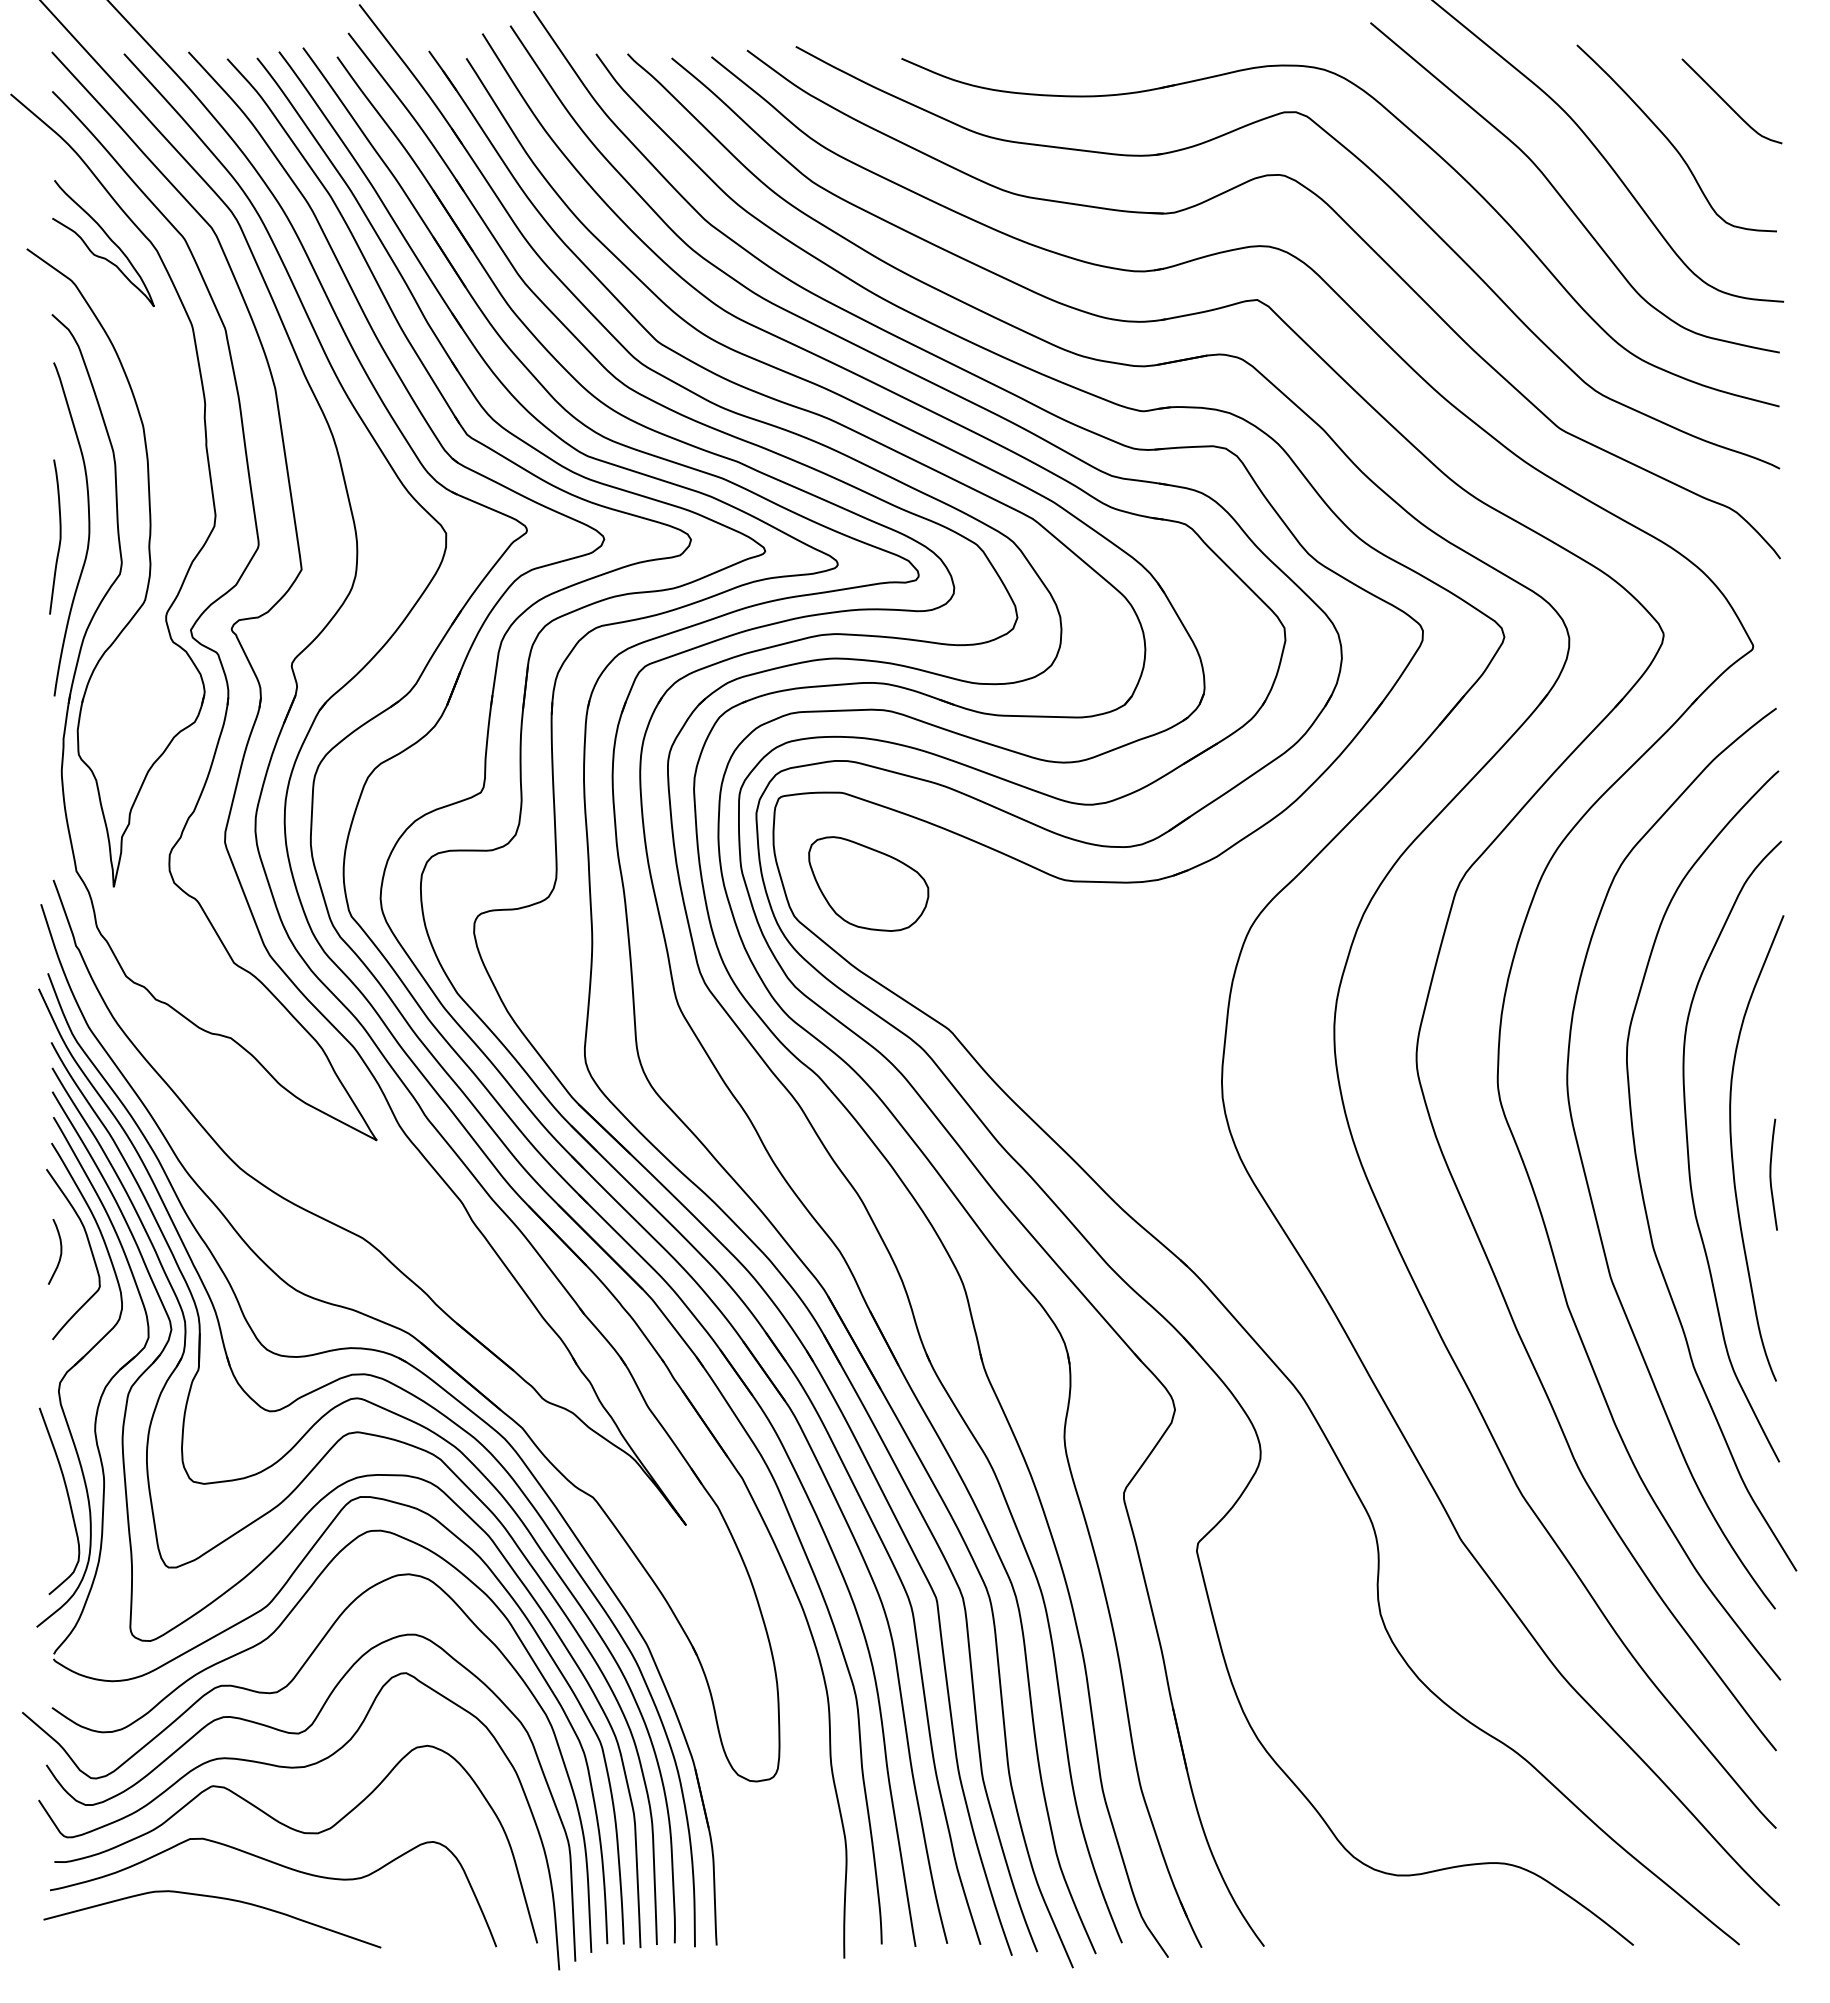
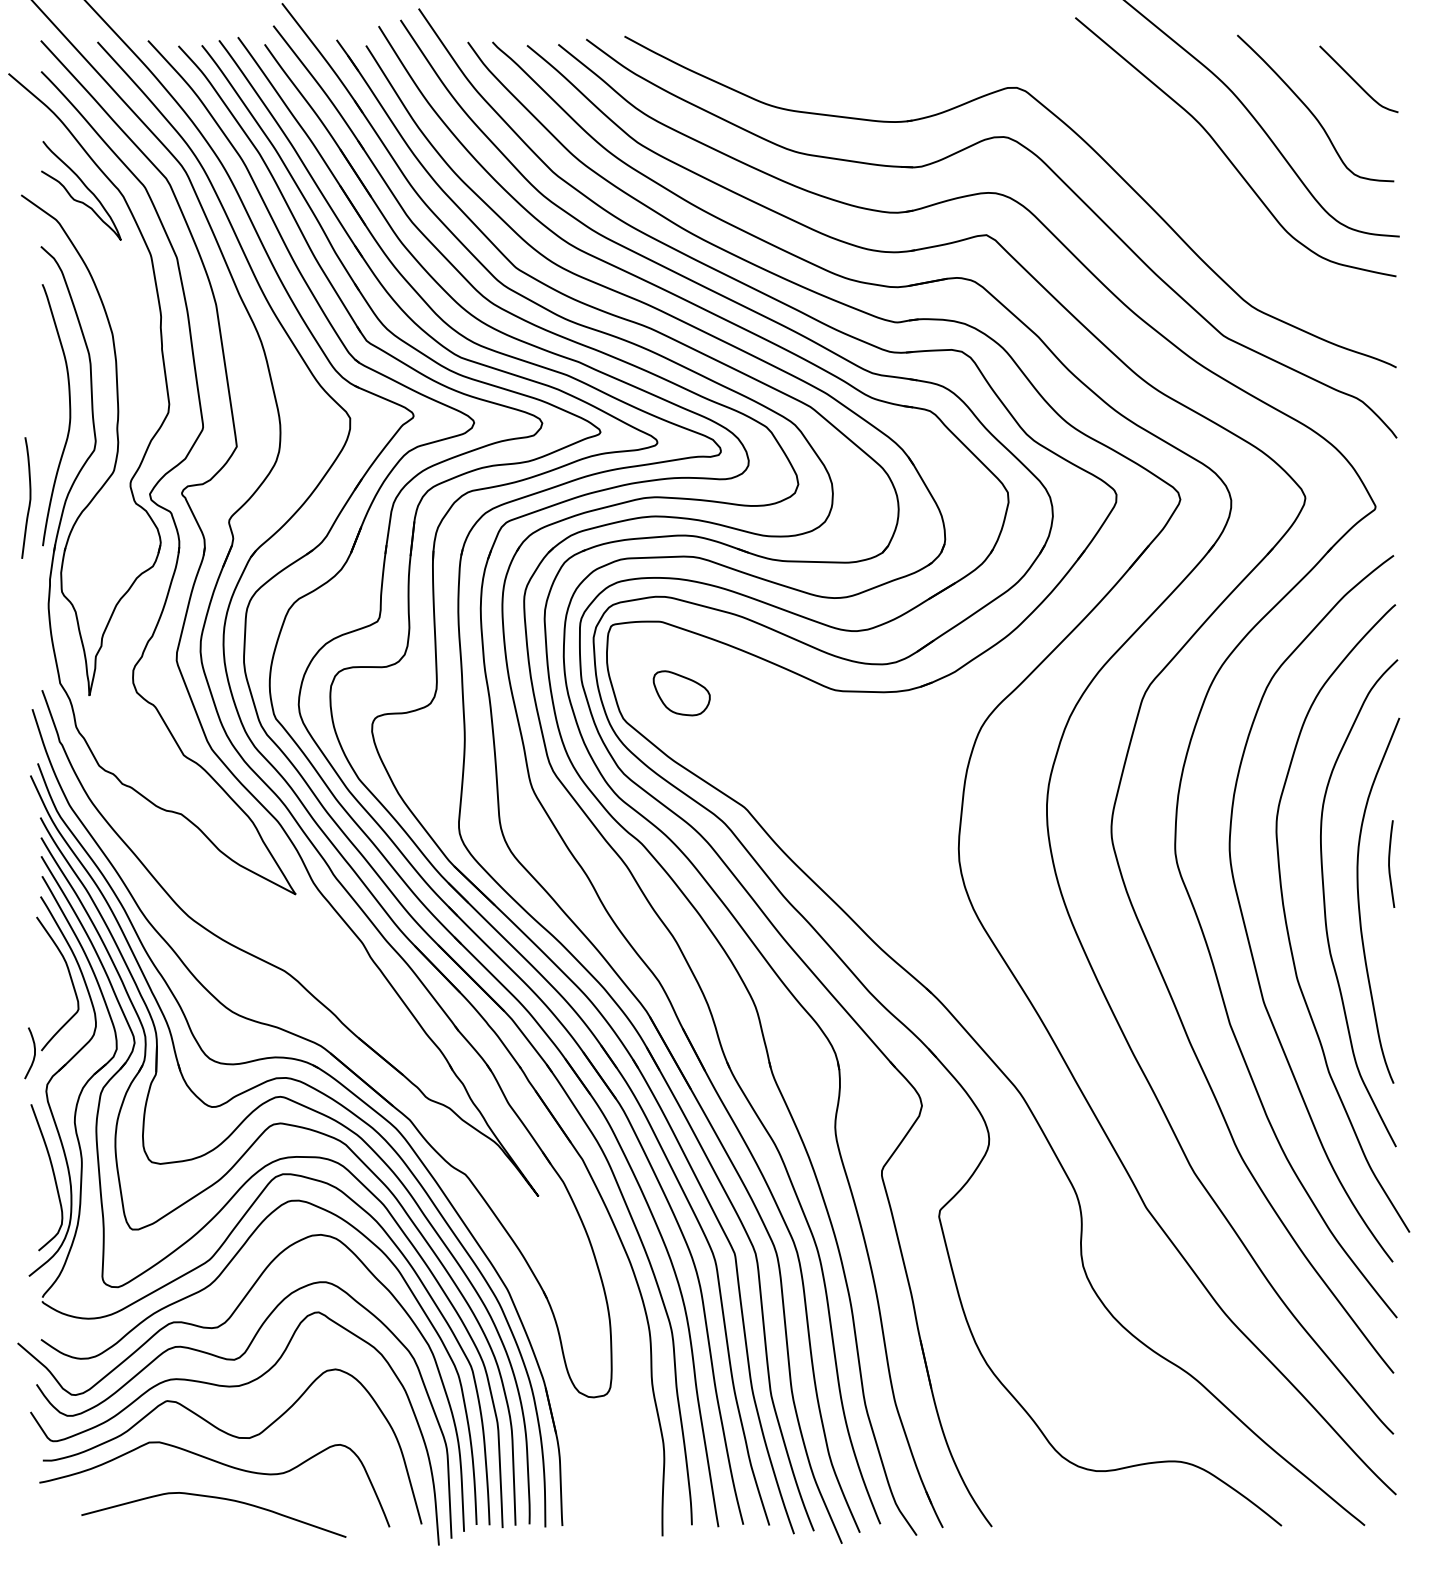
part: (1421, 141) -> (1115, 110), removed
curve: (59, 536) -> (29, 497), moved
part: (868, 883) -> (681, 692), size x0.6
curve: (1771, 1174) -> (1389, 863), moved
curve: (60, 1251) -> (34, 1053), moved
curve: (216, 1898) -> (217, 1498), moved

